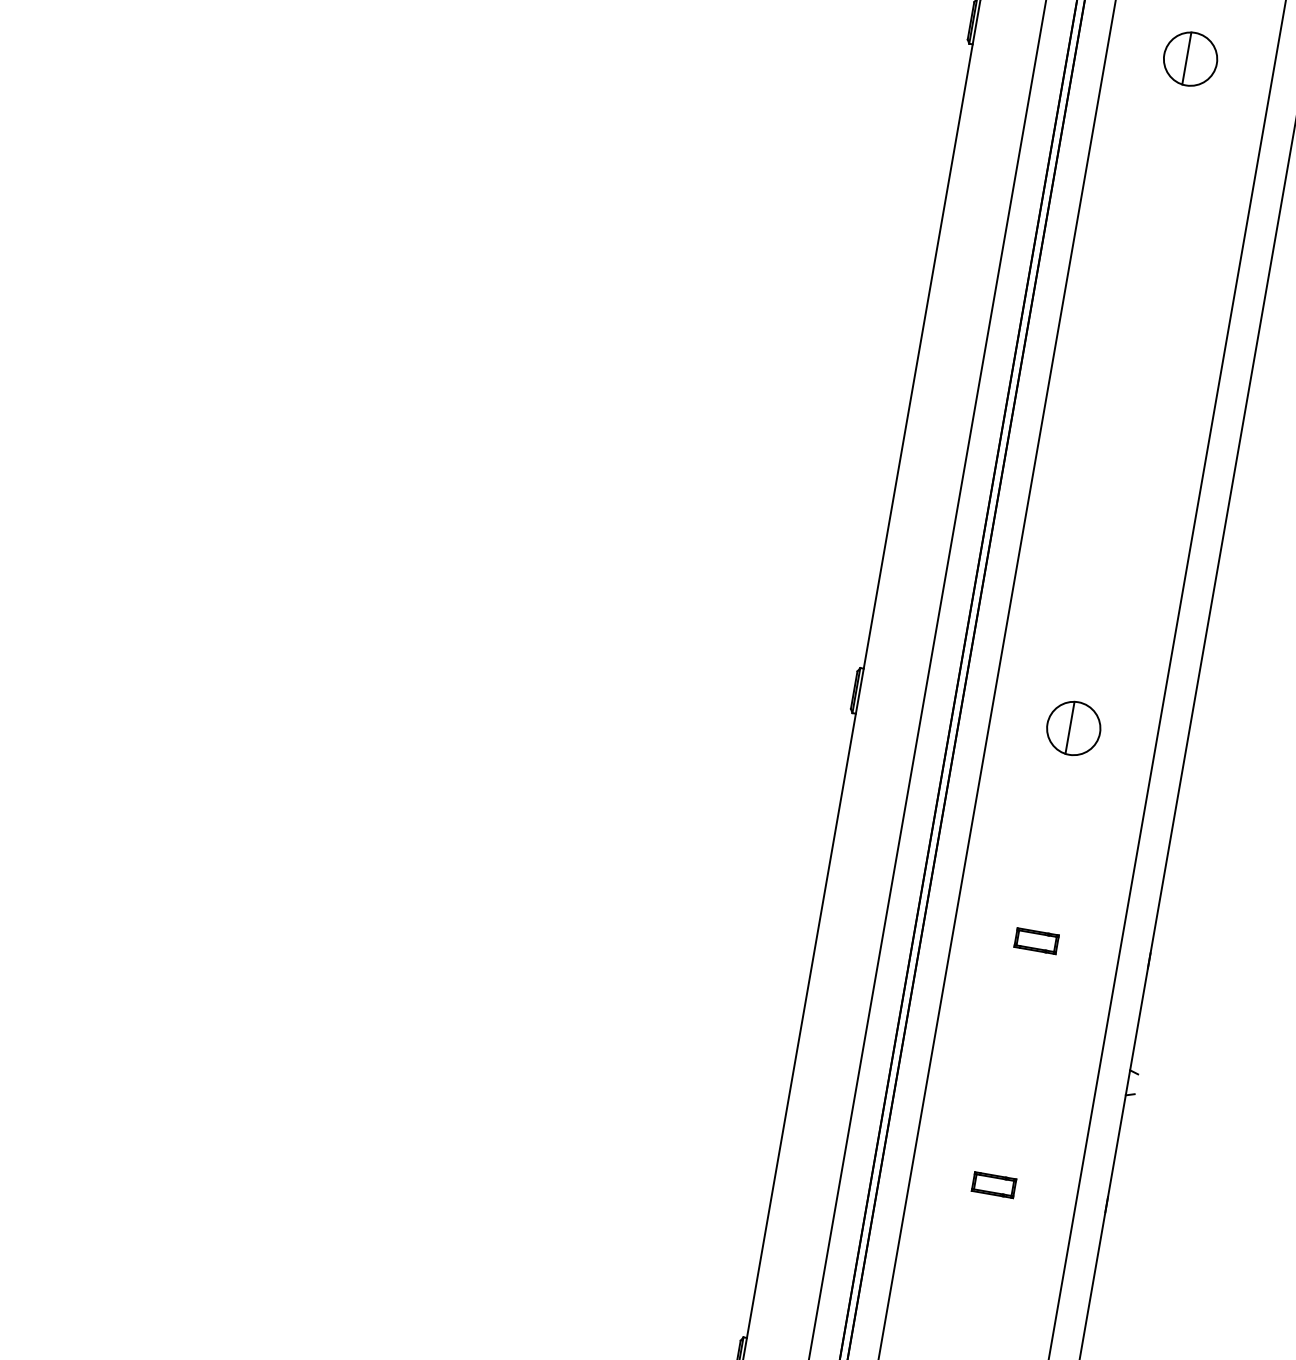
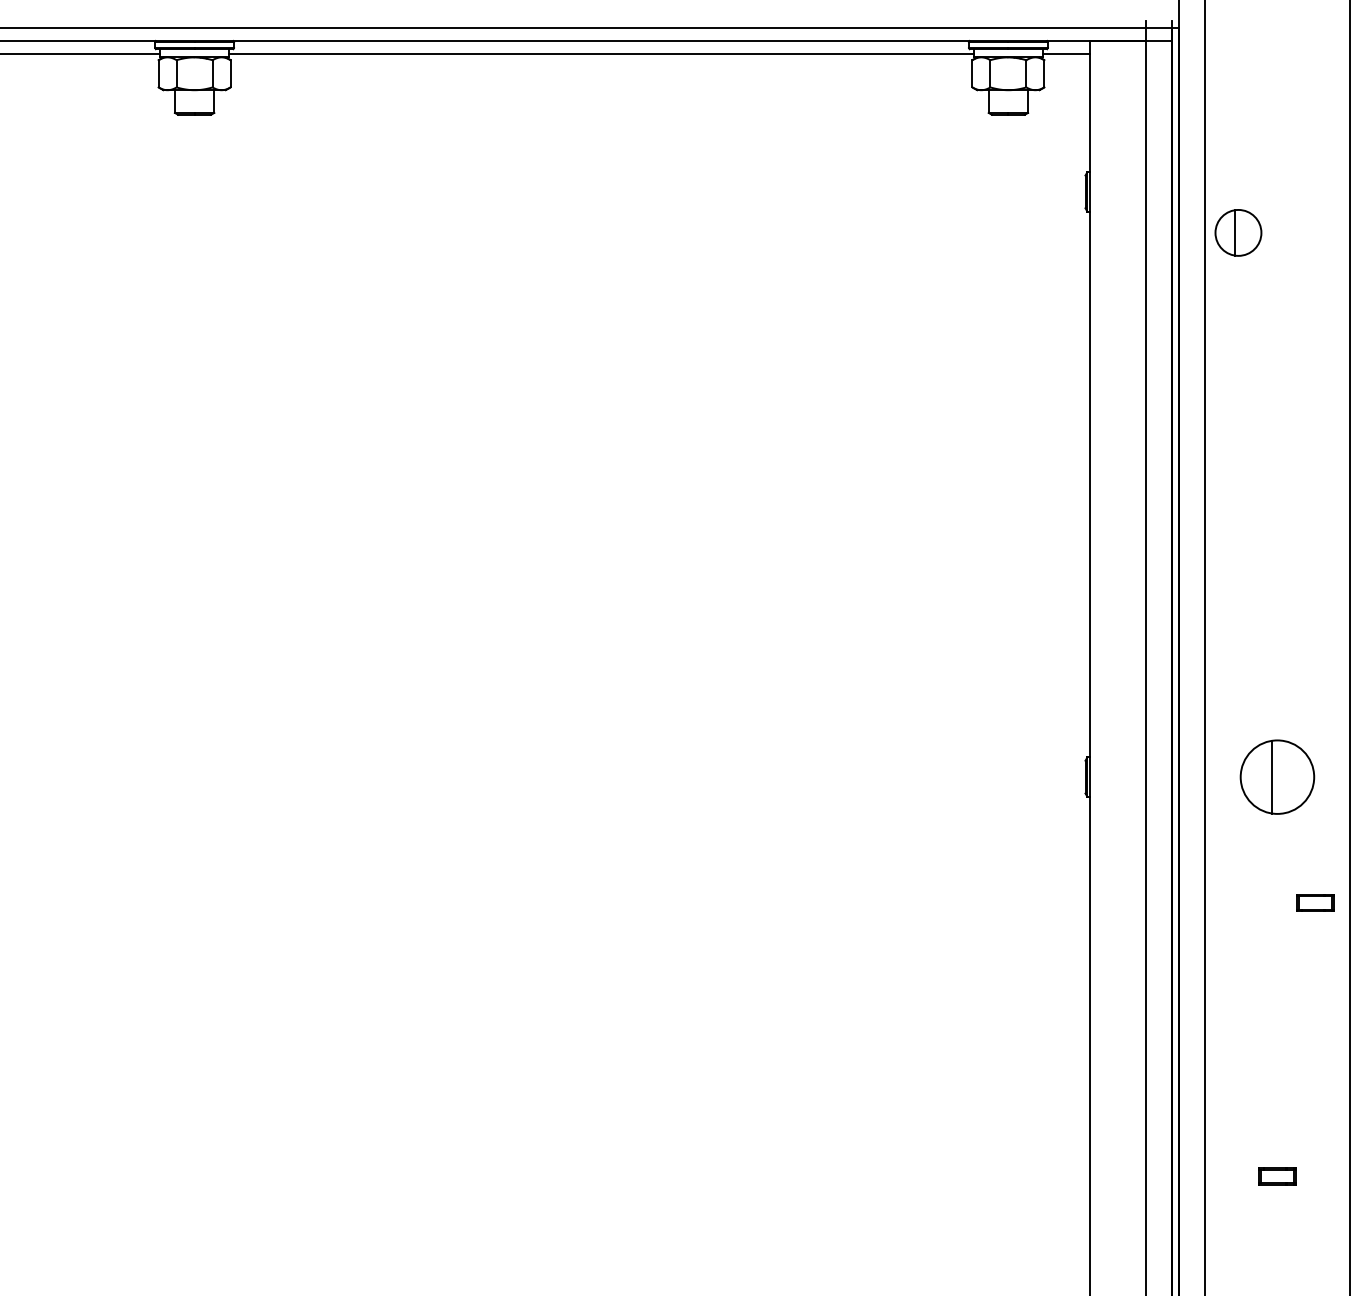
part: (1190, 58) -> (1238, 232), moved
part: (1073, 727) -> (1277, 776), size x1.6
part: (1036, 940) -> (1315, 902), moved

